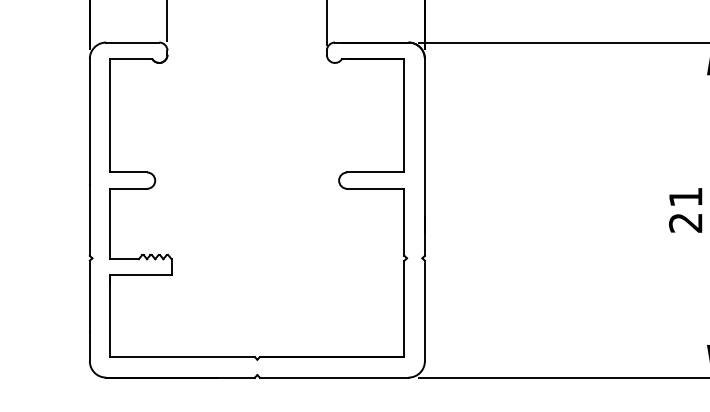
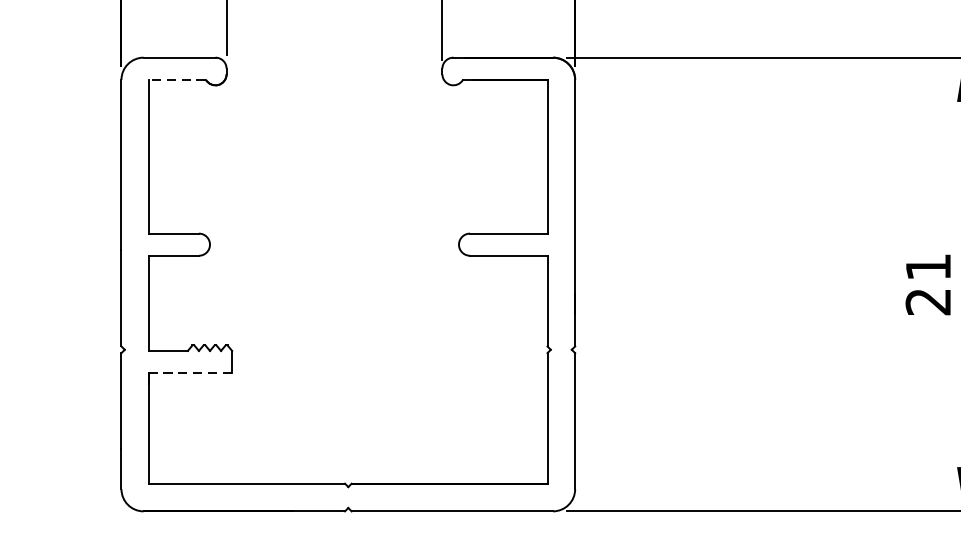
line: (131, 58) -> (177, 79), solid -> dashed
line: (140, 275) -> (190, 373), solid -> dashed

